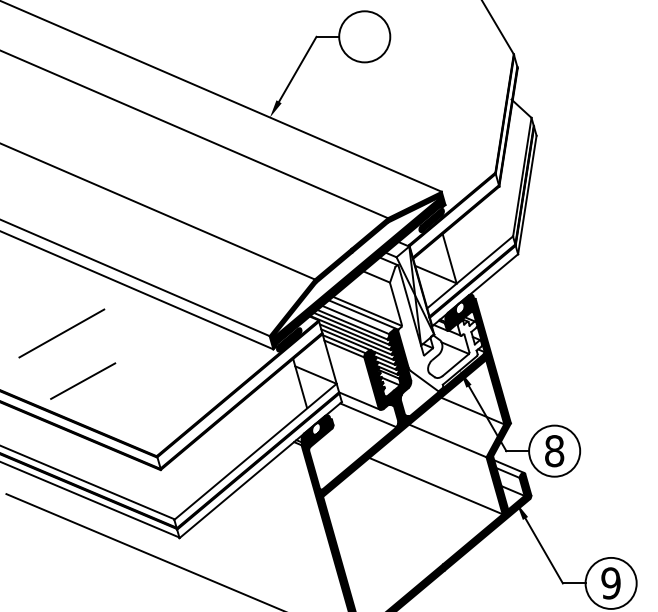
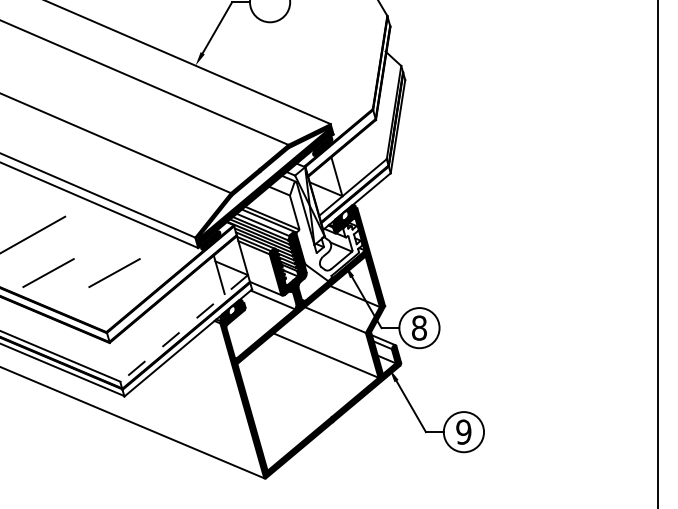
line: (166, 380) -> (114, 272), added
line: (254, 452) -> (183, 329), solid -> dashed

